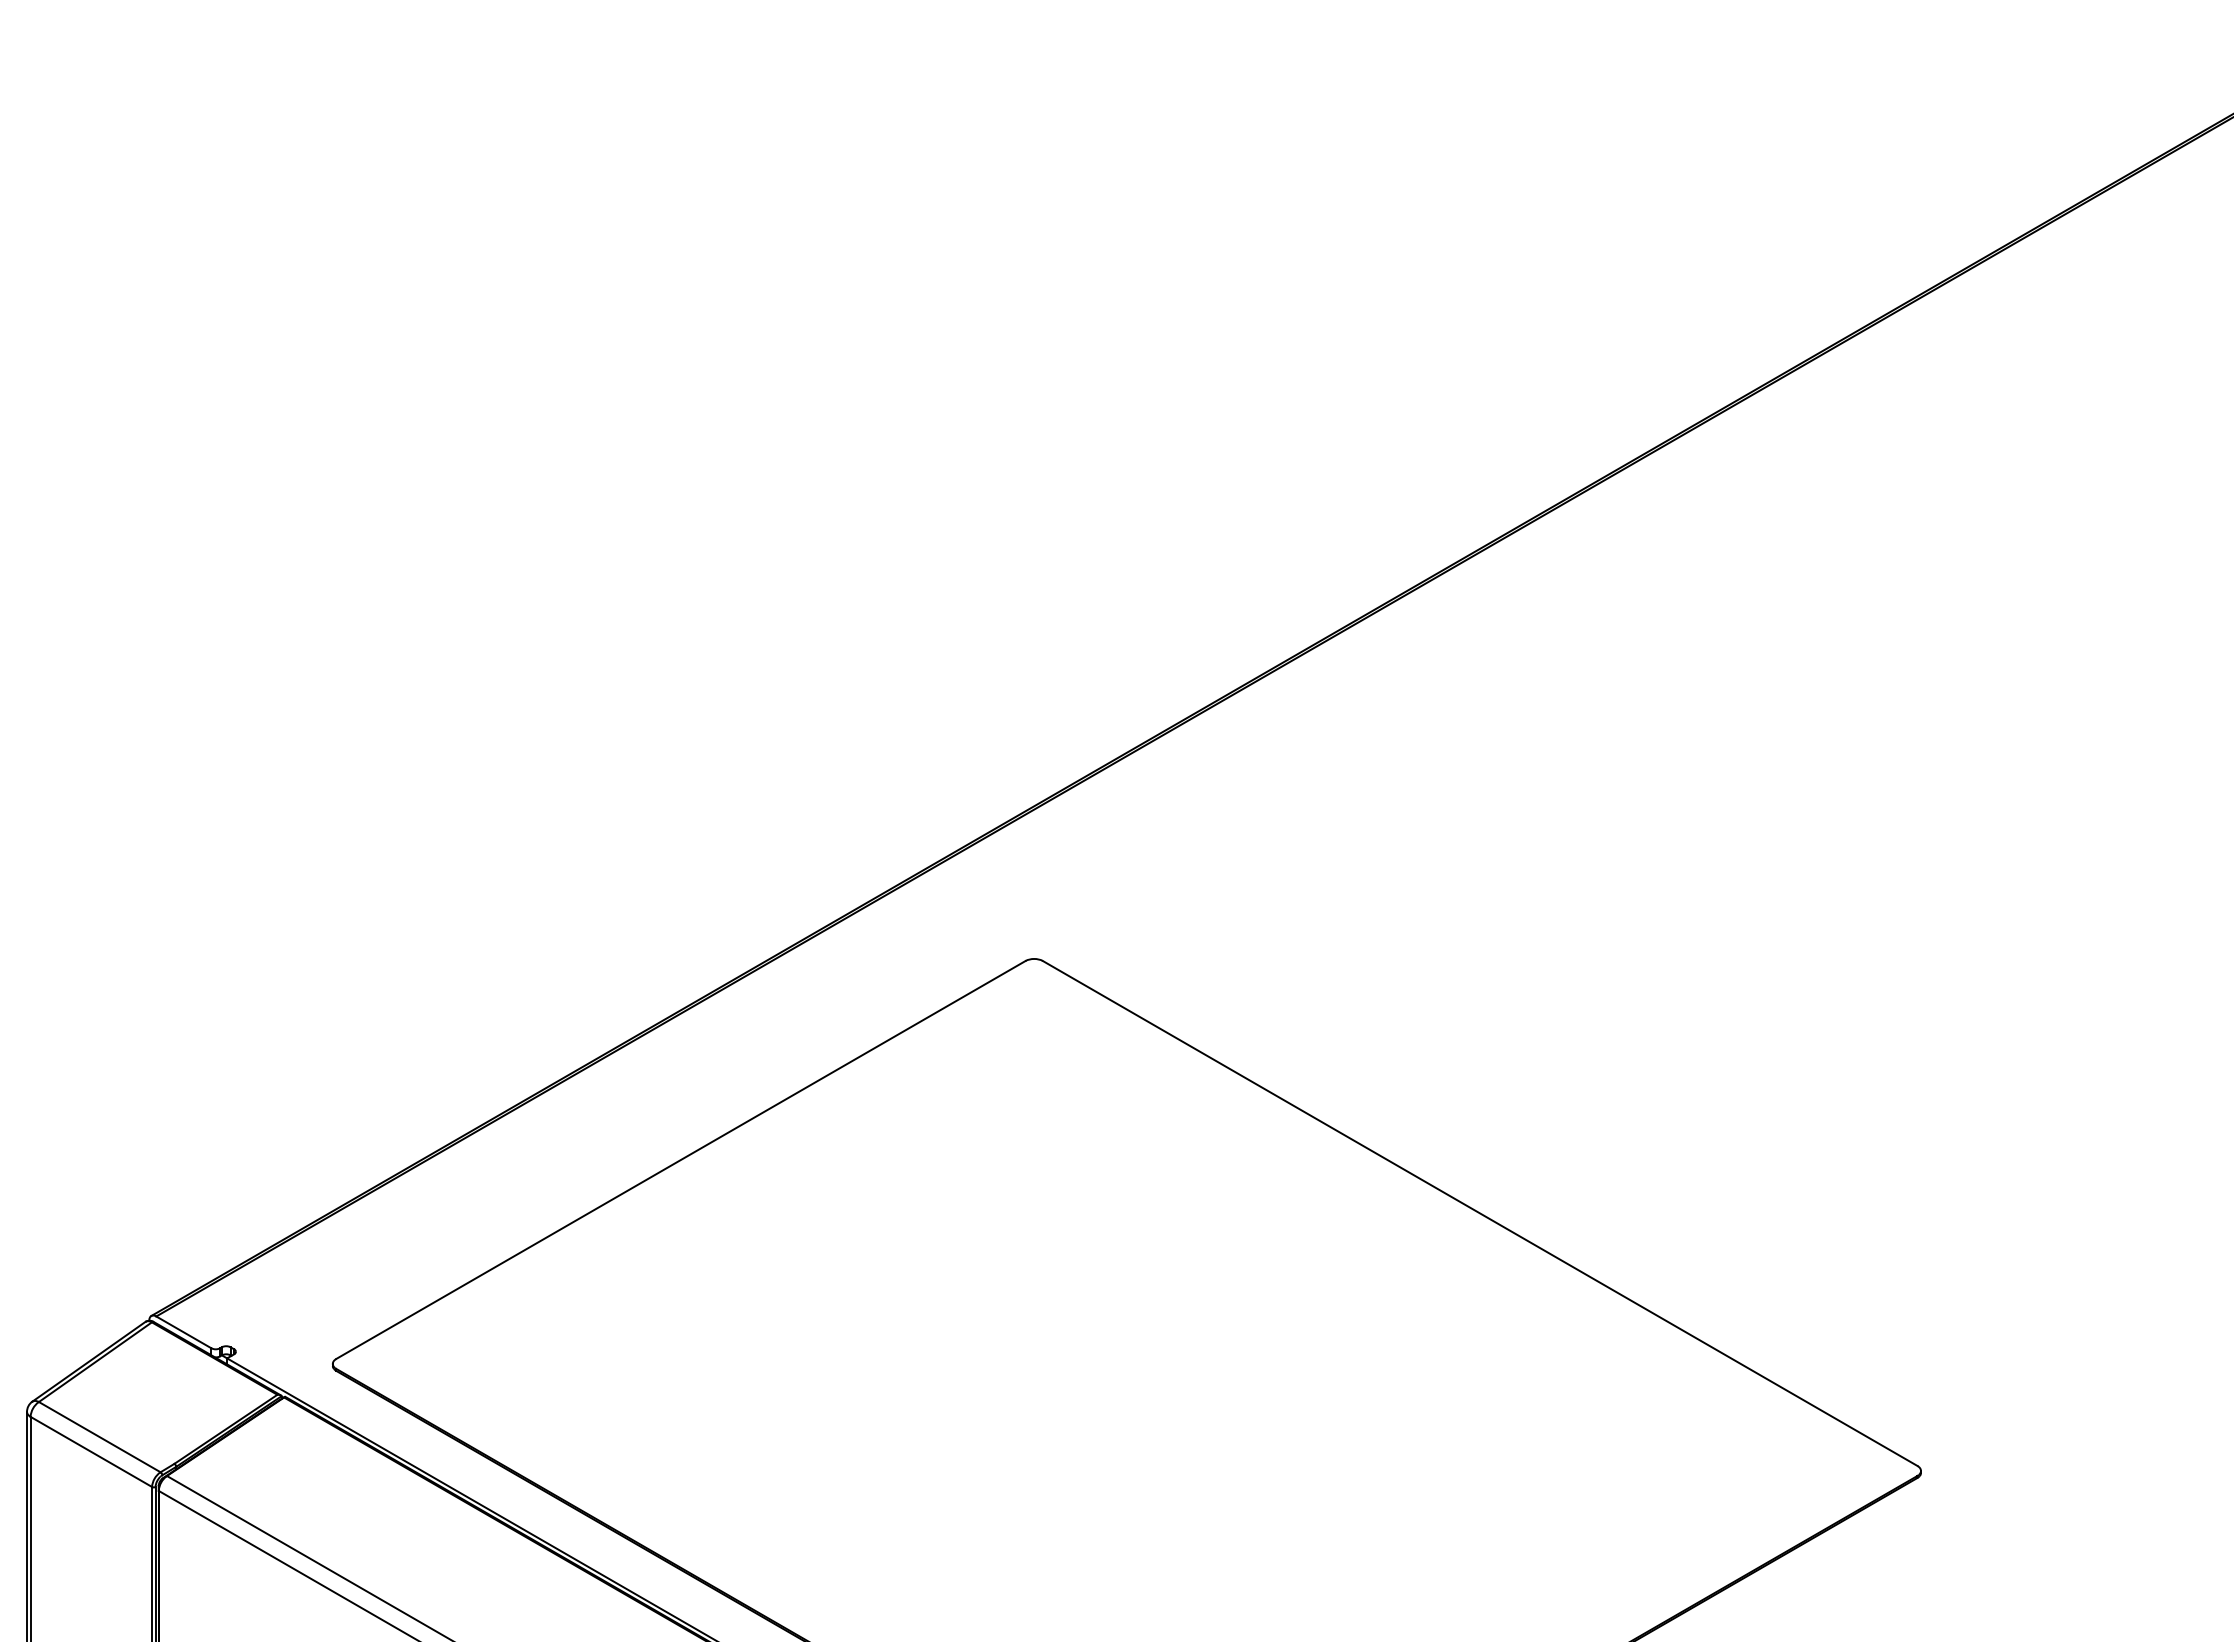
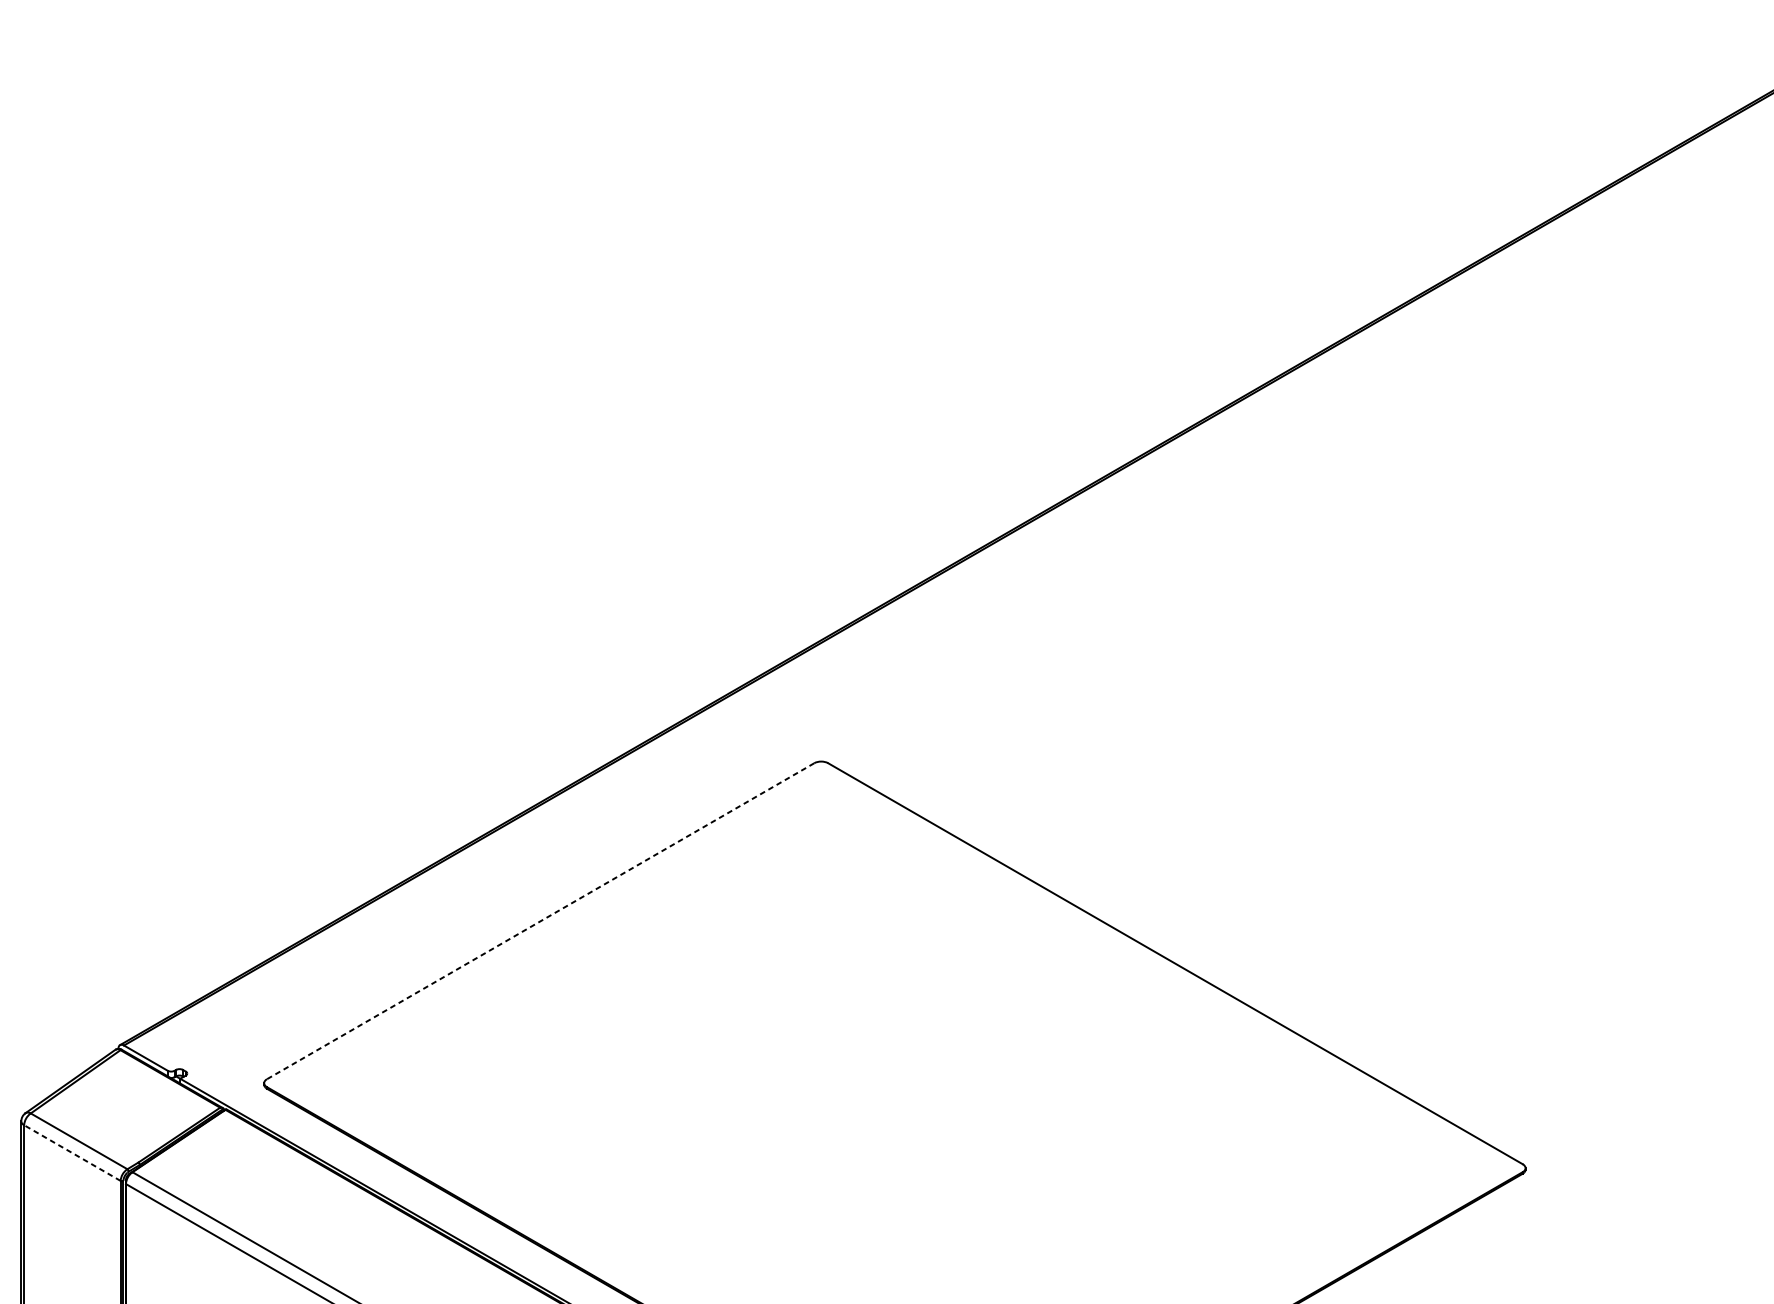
line: (680, 1159) -> (540, 920), solid -> dashed
line: (90, 1451) -> (71, 1152), solid -> dashed

